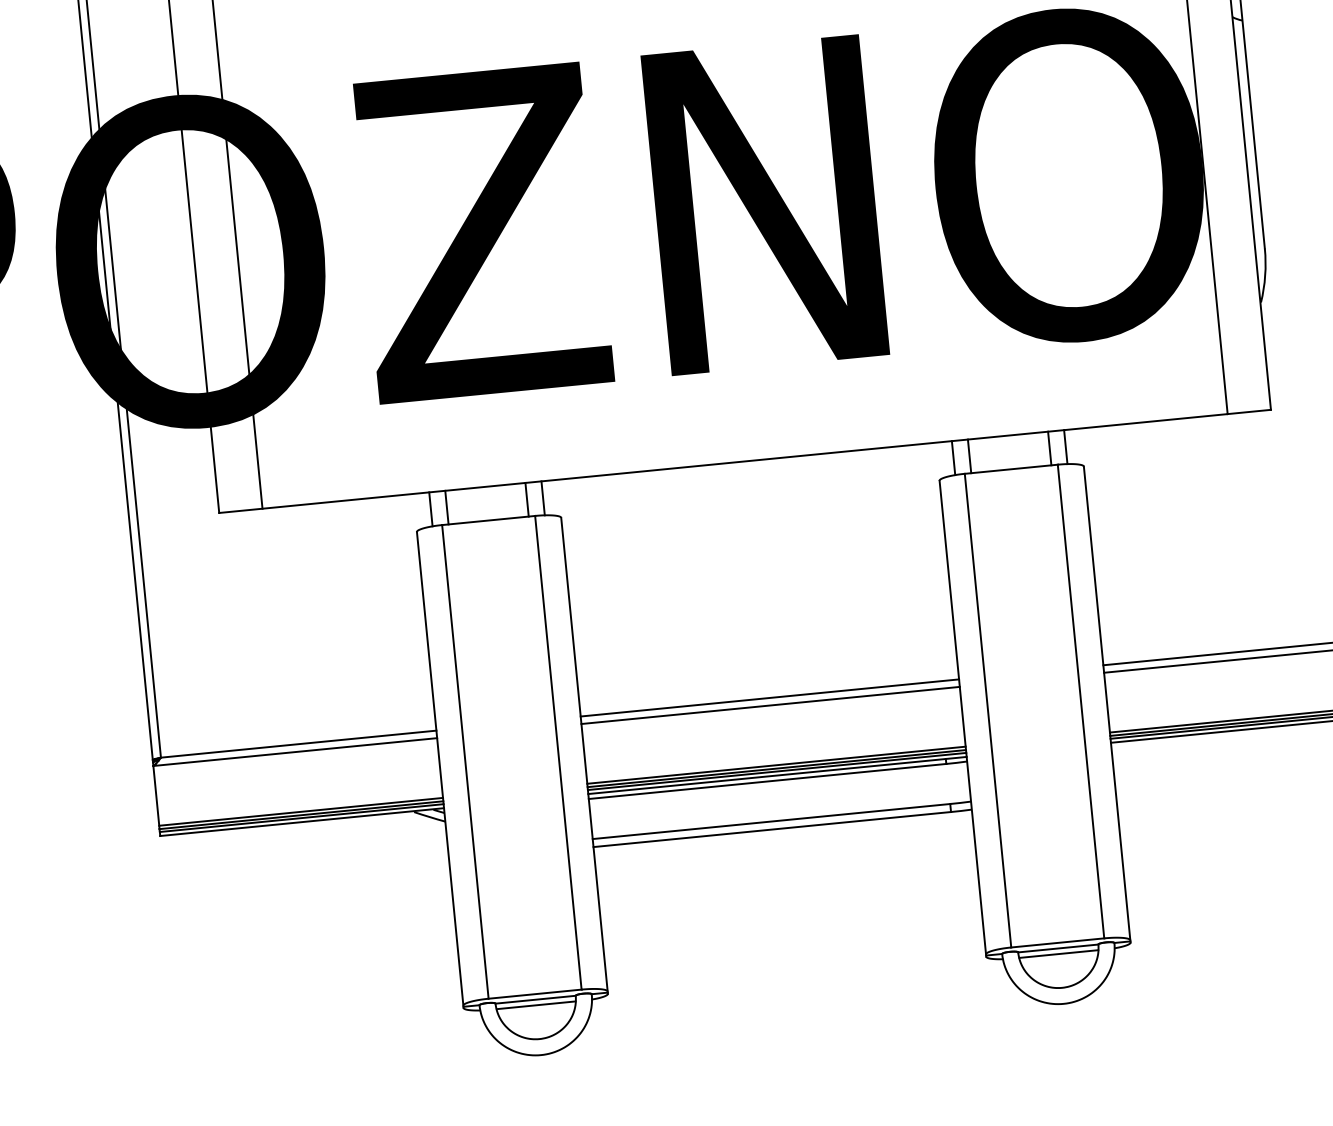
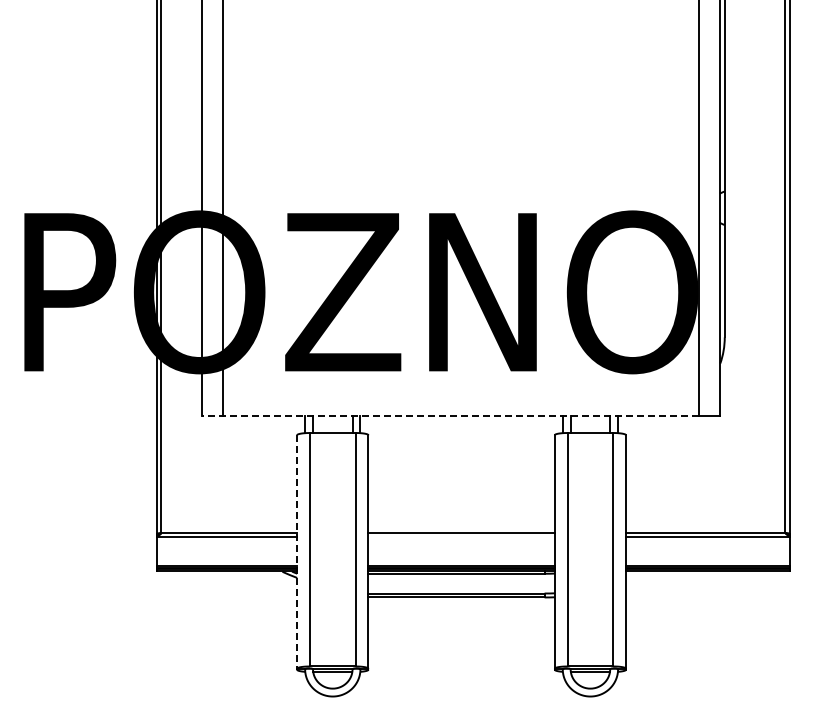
line: (724, 463) -> (450, 416), solid -> dashed
line: (770, 704) -> (461, 536), removed
line: (440, 769) -> (297, 552), solid -> dashed

